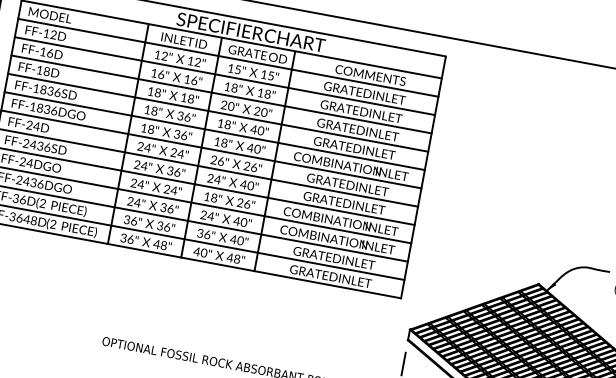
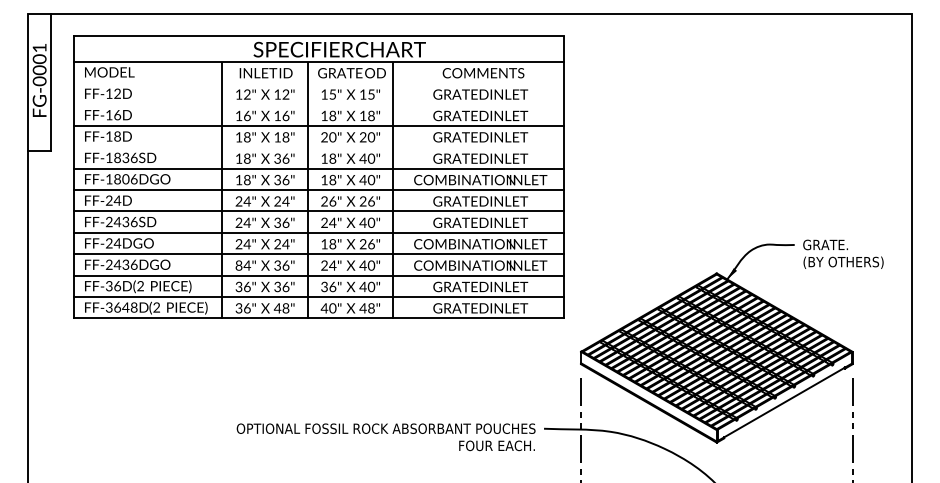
line: (228, 58) -> (319, 83), removed
line: (225, 76) -> (319, 104), removed
text: (46, 109) -> (125, 179), FF-1836DGO -> FF-1806DGO
line: (218, 113) -> (319, 147), removed
text: (130, 201) -> (238, 265), 24" -> 84"

